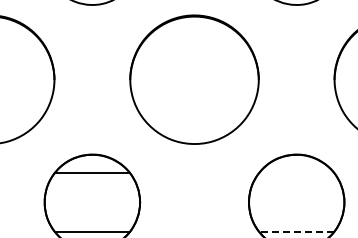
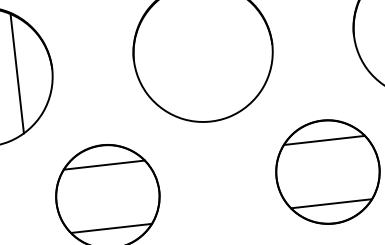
line: (21, 79) -> (16, 72), added
line: (296, 173) -> (324, 140), added
line: (296, 231) -> (331, 203), dashed -> solid

